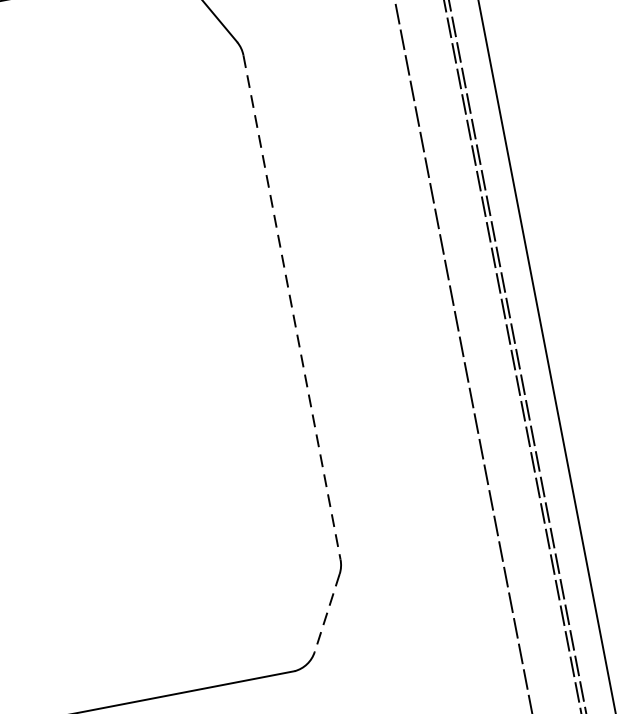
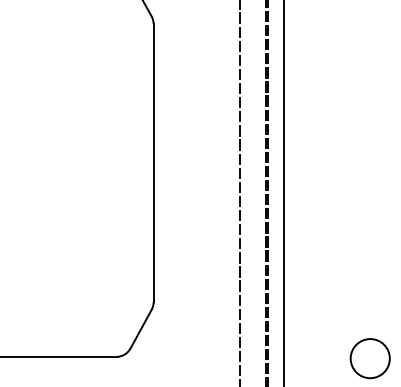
line: (291, 308) -> (153, 163), dashed -> solid
line: (326, 613) -> (140, 329), dashed -> solid

